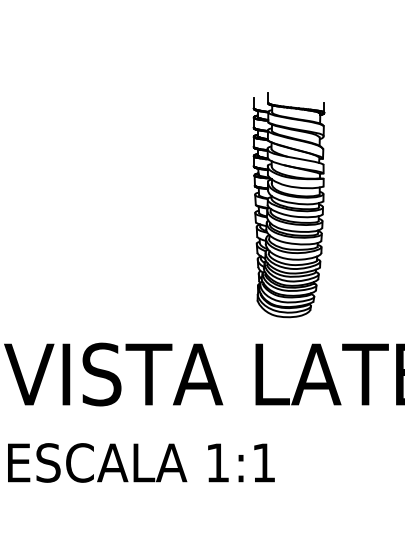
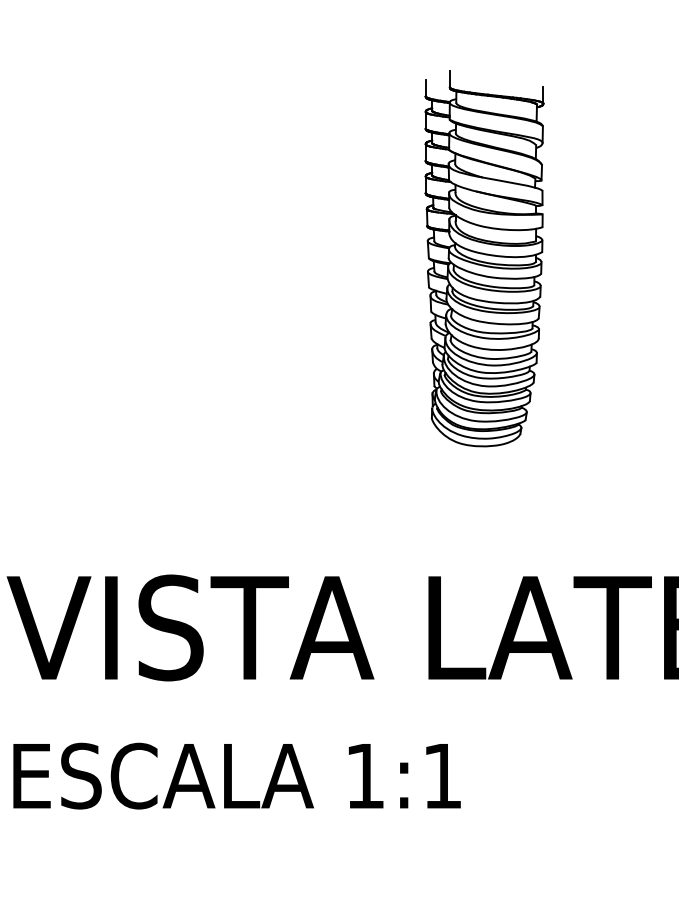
part: (288, 205) -> (483, 259), moved

